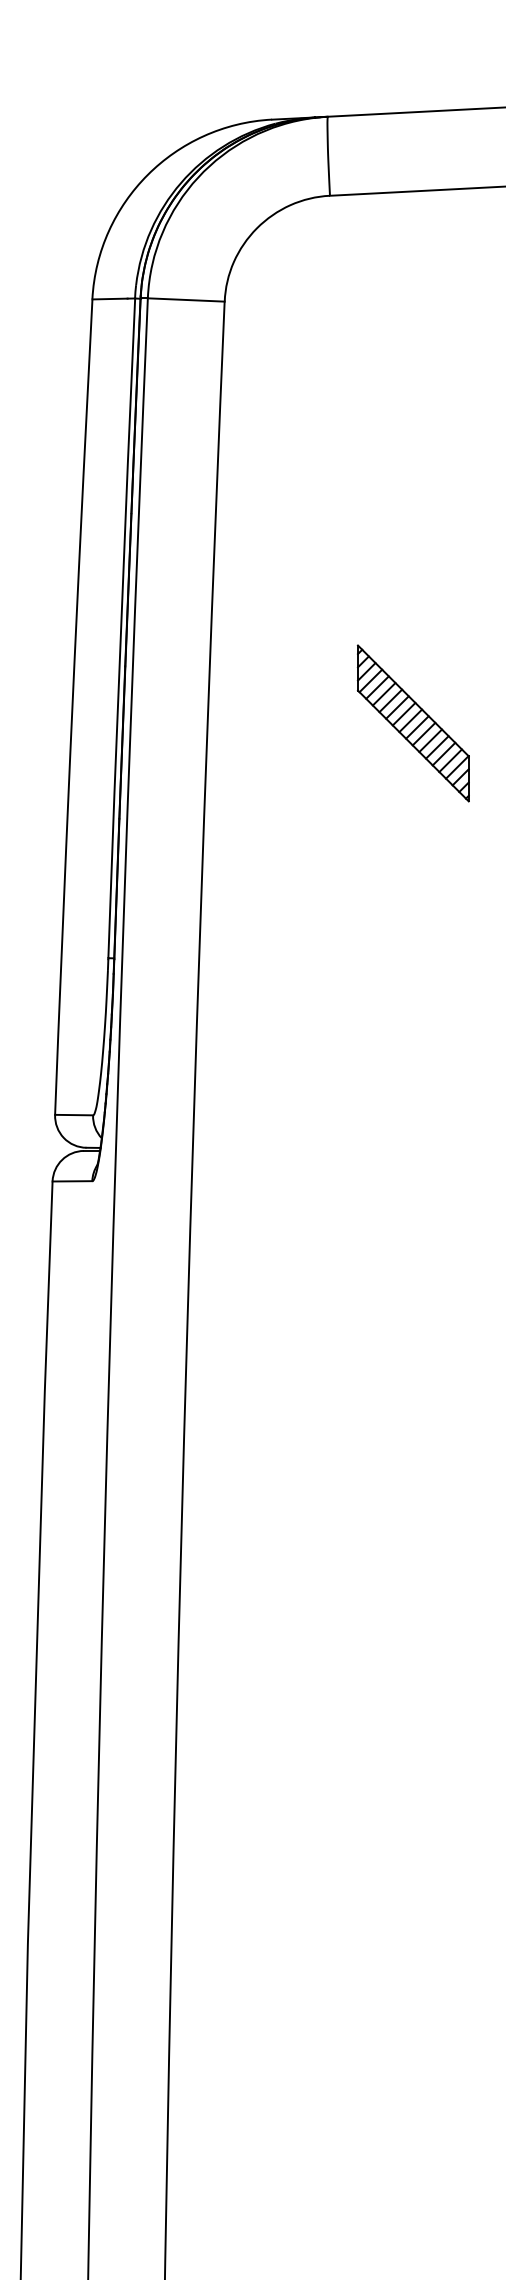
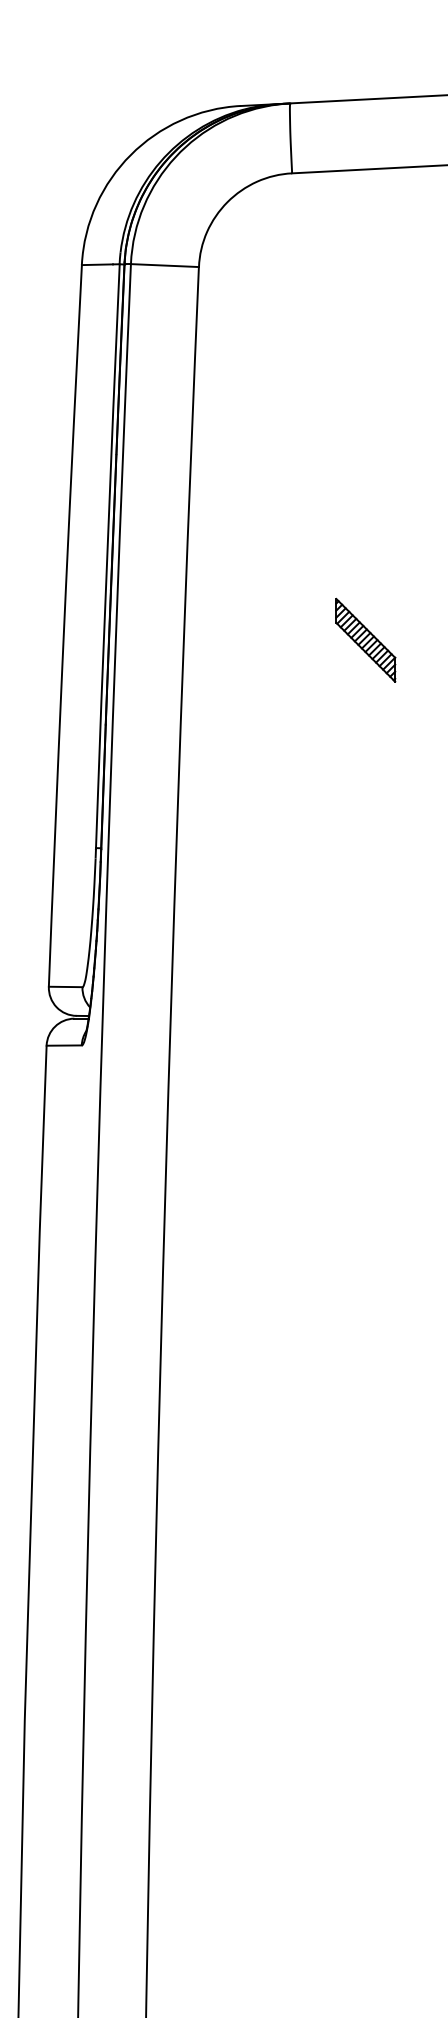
part: (412, 723) -> (365, 640), size x0.6

